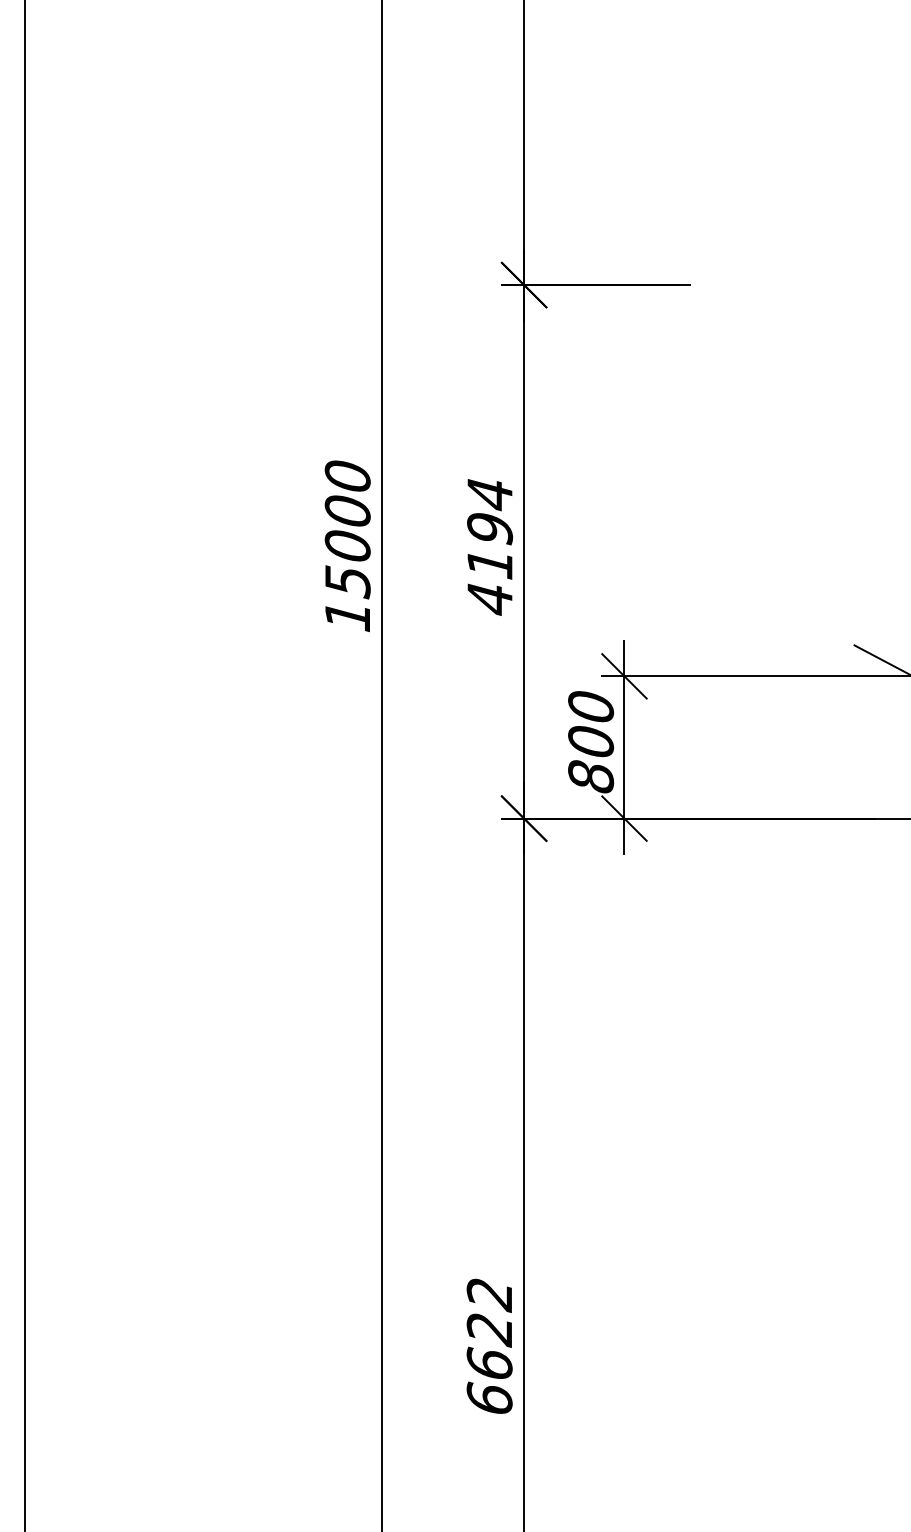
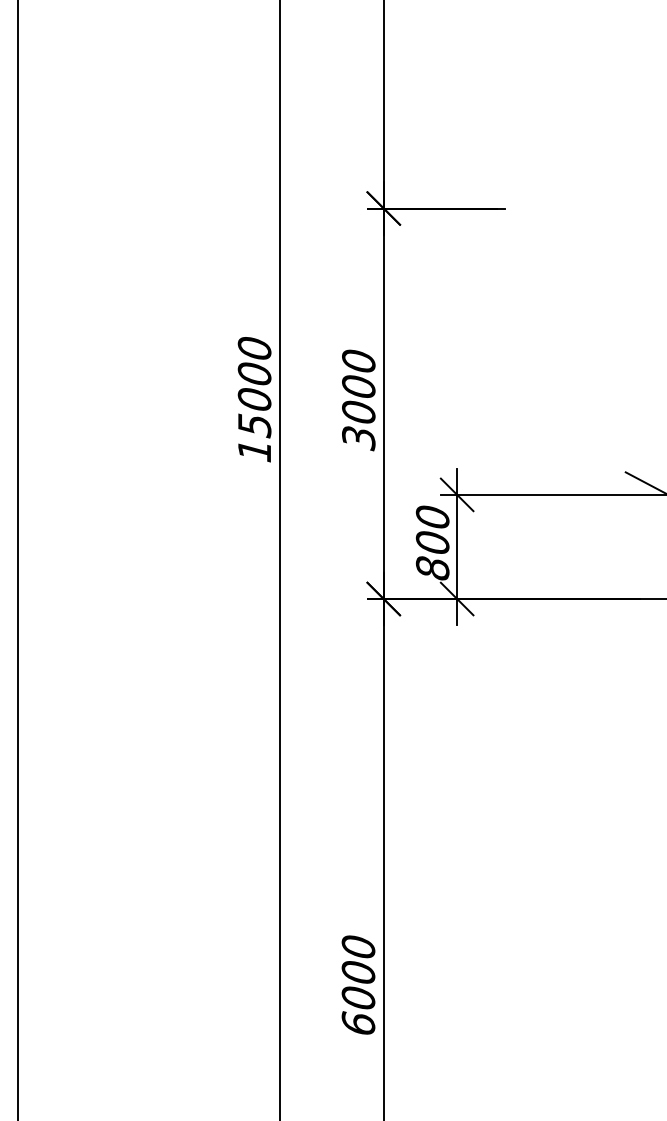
text: (490, 547) -> (359, 400), 4194 -> 3000
text: (489, 1328) -> (358, 972), 6622 -> 6000

